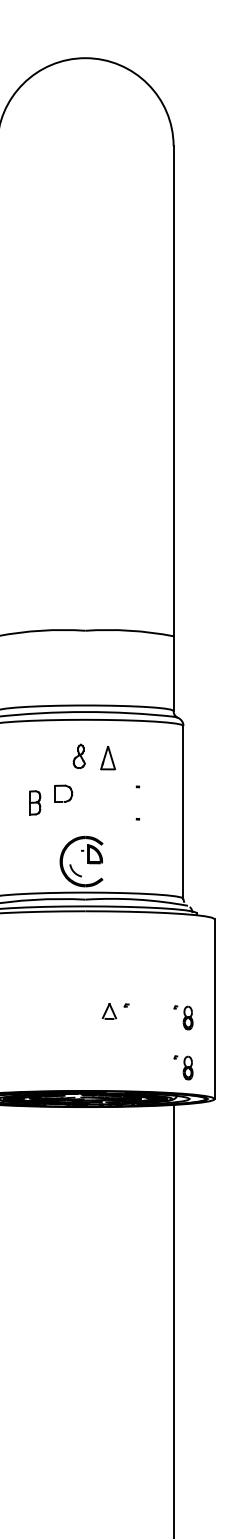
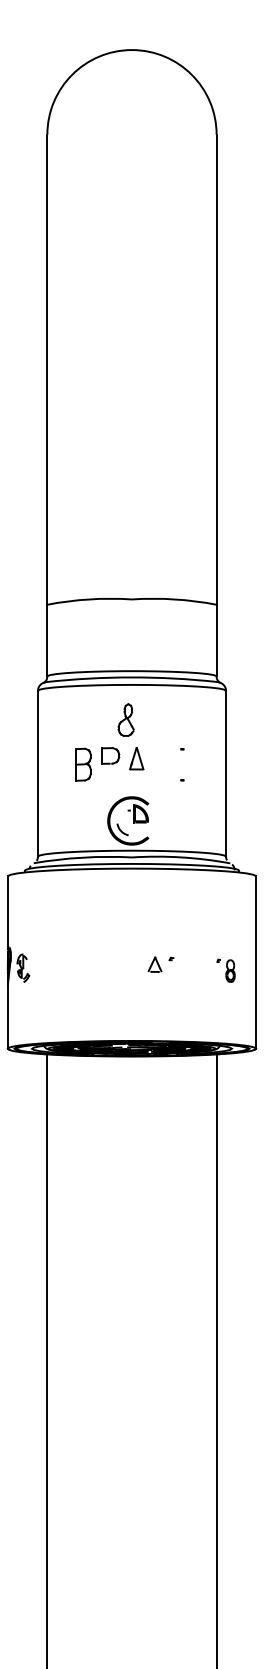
part: (78, 755) -> (125, 719), size x1.43
part: (107, 757) -> (136, 758), moved
part: (34, 802) -> (83, 764), size x1.43
part: (182, 1067) -> (225, 1018), removed

